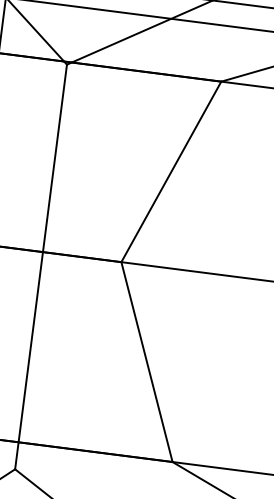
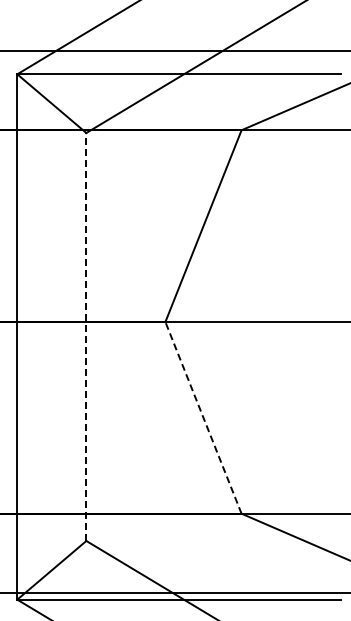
line: (41, 266) -> (86, 336), solid -> dashed
line: (147, 361) -> (203, 417), solid -> dashed

